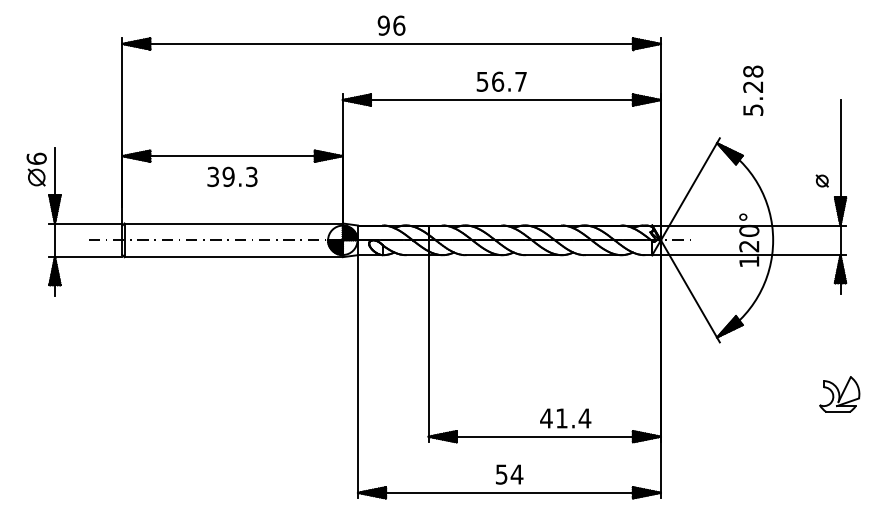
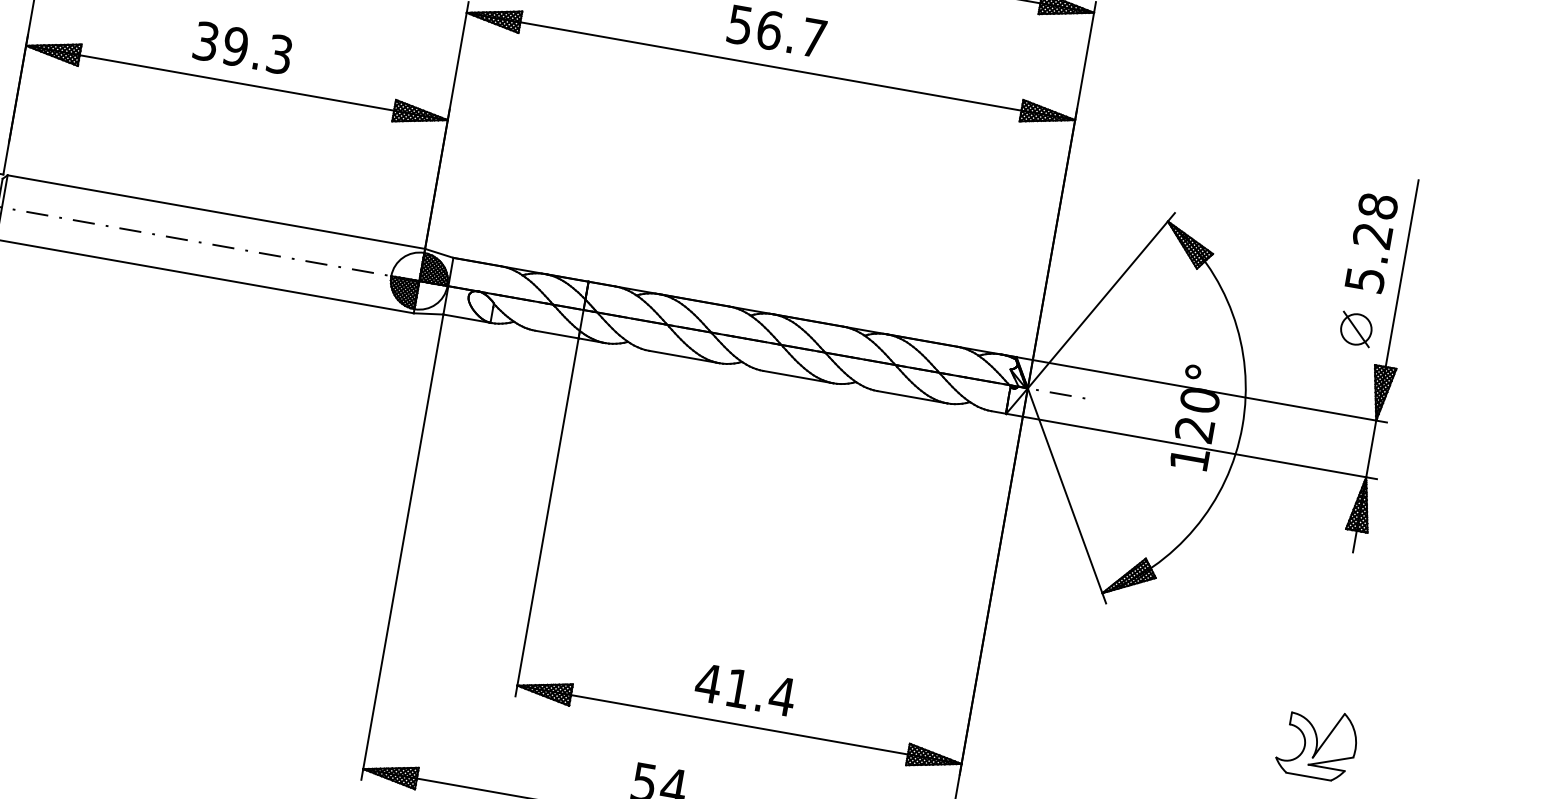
text: (753, 90) -> (1372, 242), moved
text: (232, 176) -> (243, 47), moved
part: (822, 180) -> (1357, 328), size x1.43
text: (565, 418) -> (745, 689), moved

